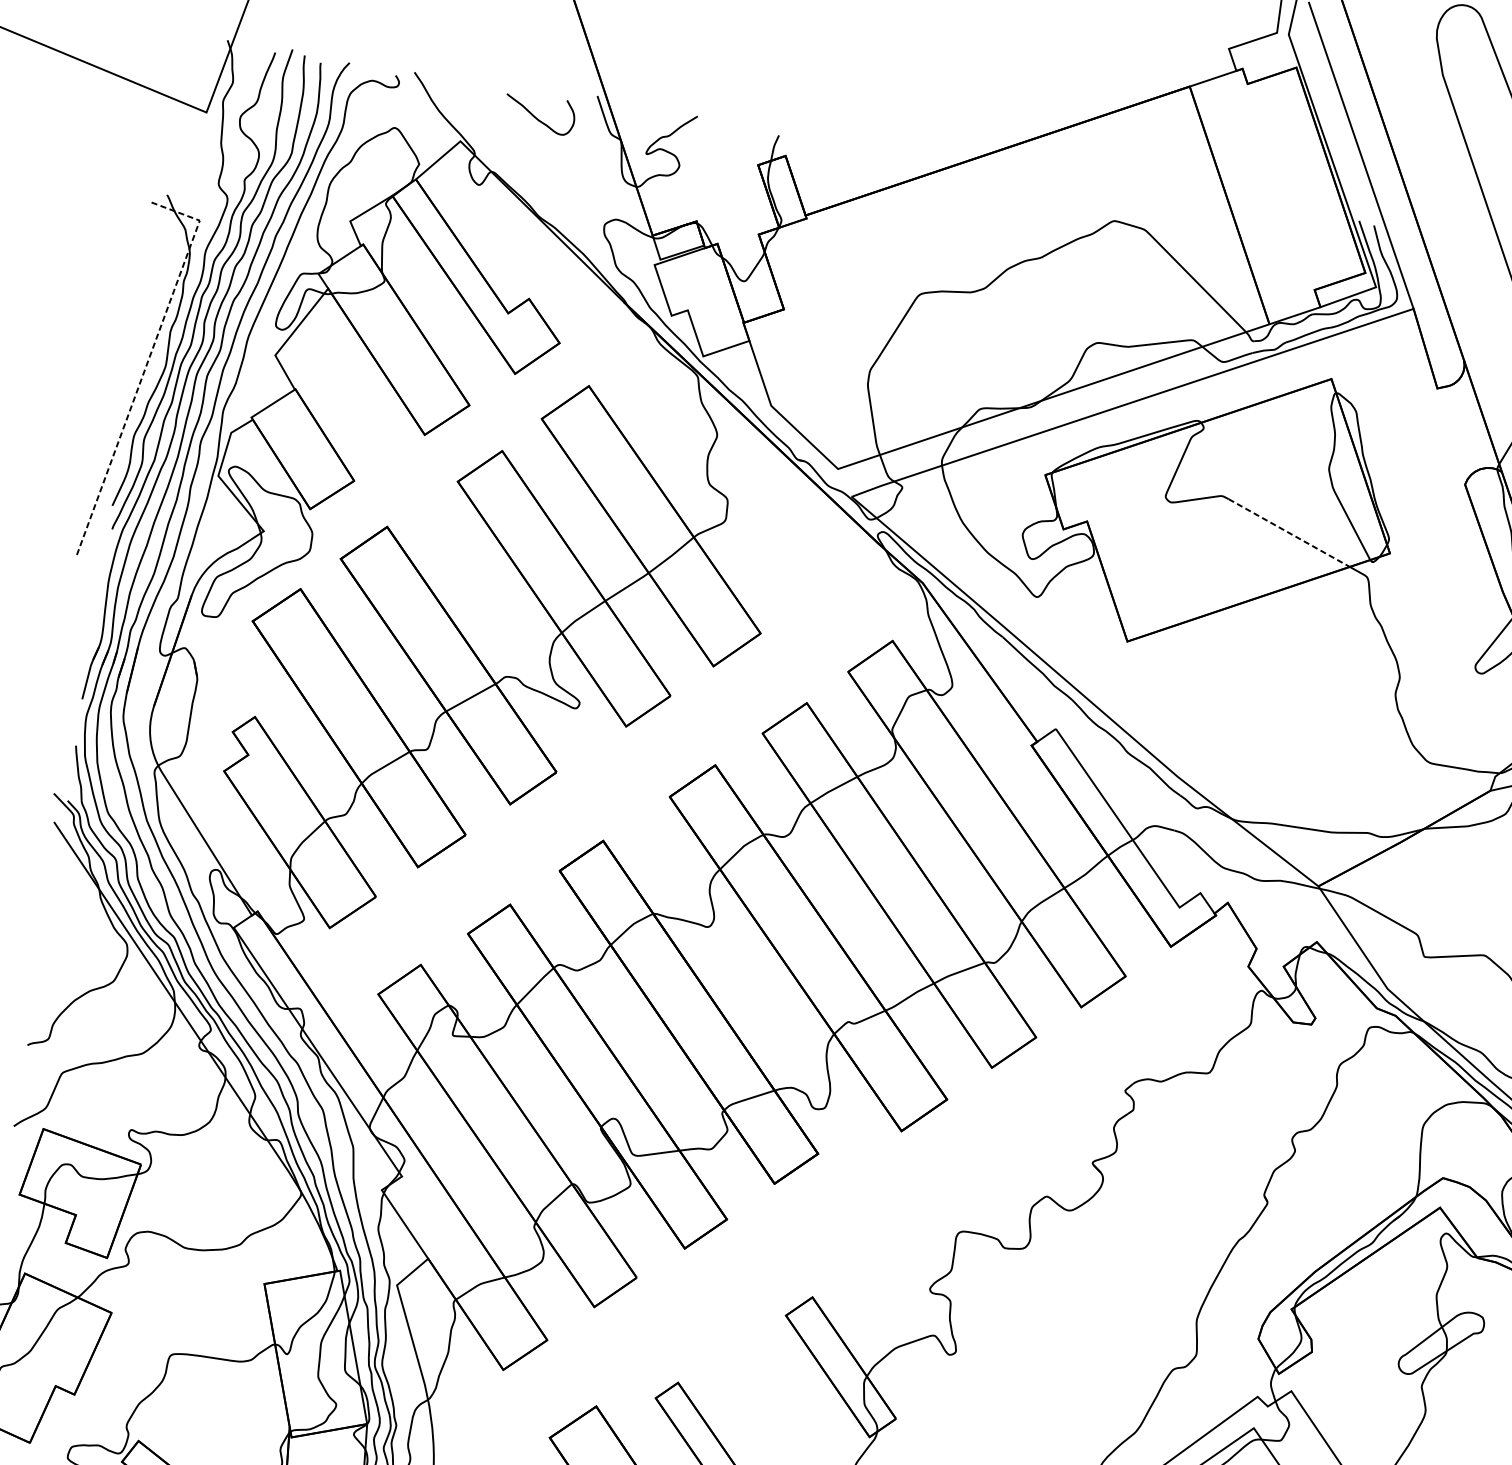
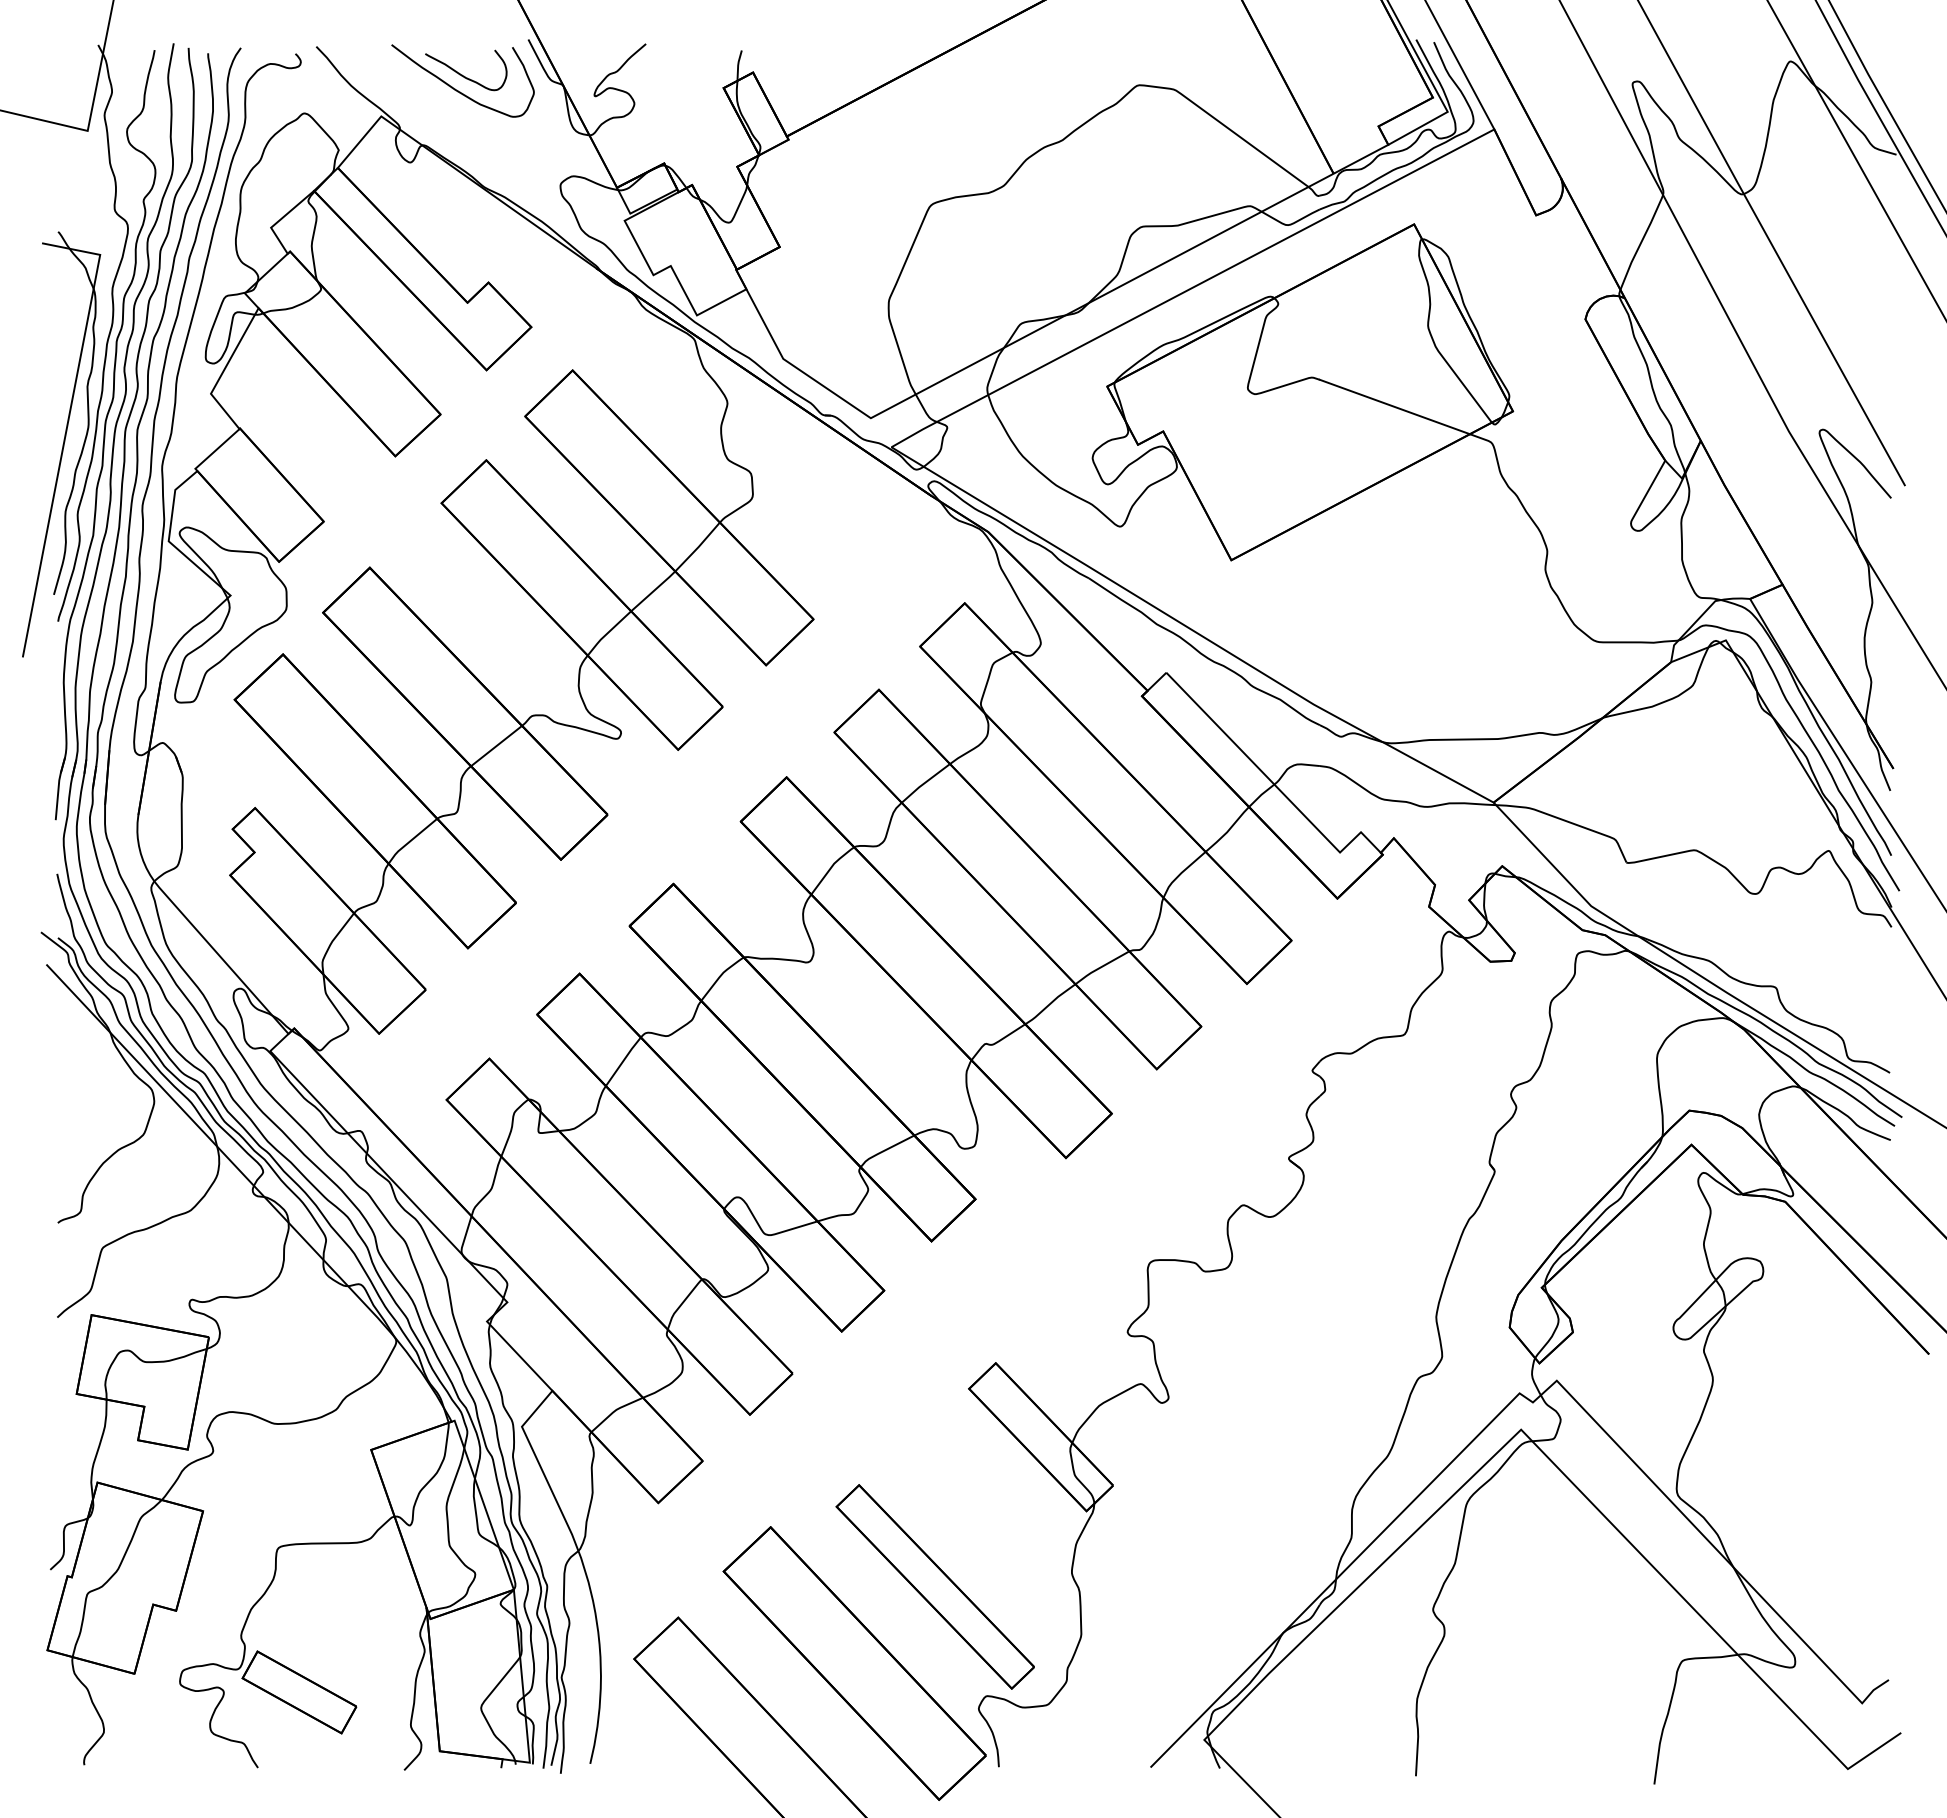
curve: (528, 127) -> (455, 88), added
line: (147, 363) -> (67, 426), dashed -> solid
line: (1288, 533) -> (1394, 407), dashed -> solid

